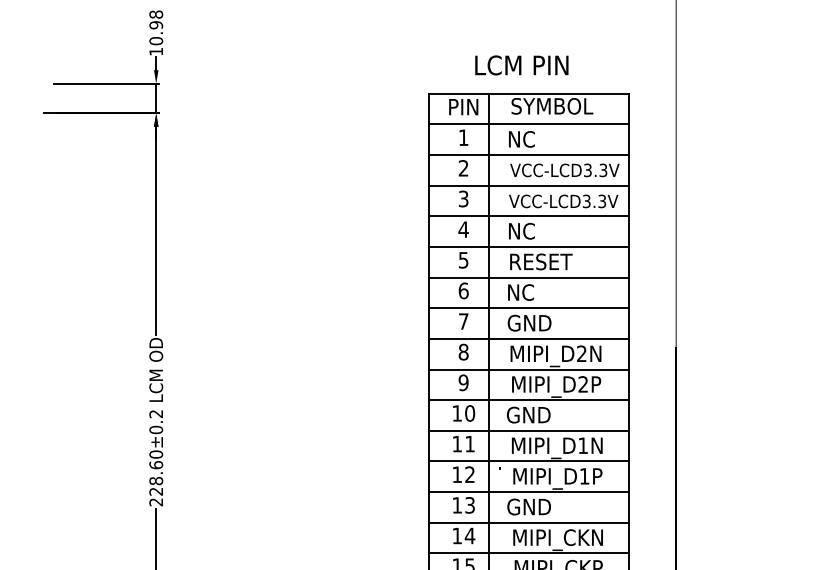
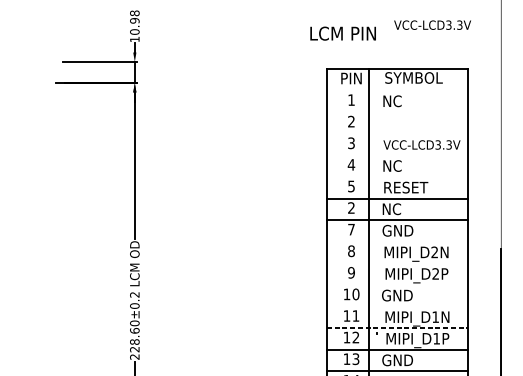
text: (521, 65) -> (342, 33), moved
line: (528, 124) -> (397, 90), removed
line: (528, 155) -> (397, 112), removed
text: (564, 170) -> (432, 25), moved
line: (528, 185) -> (397, 133), removed
line: (528, 216) -> (397, 155), removed
line: (528, 247) -> (397, 177), removed
text: (463, 290) -> (351, 207), 6 -> 2
line: (528, 338) -> (397, 241), removed
line: (528, 369) -> (397, 263), removed
line: (528, 400) -> (397, 285), removed
line: (528, 430) -> (397, 306), removed
line: (528, 461) -> (397, 328), solid -> dashed

